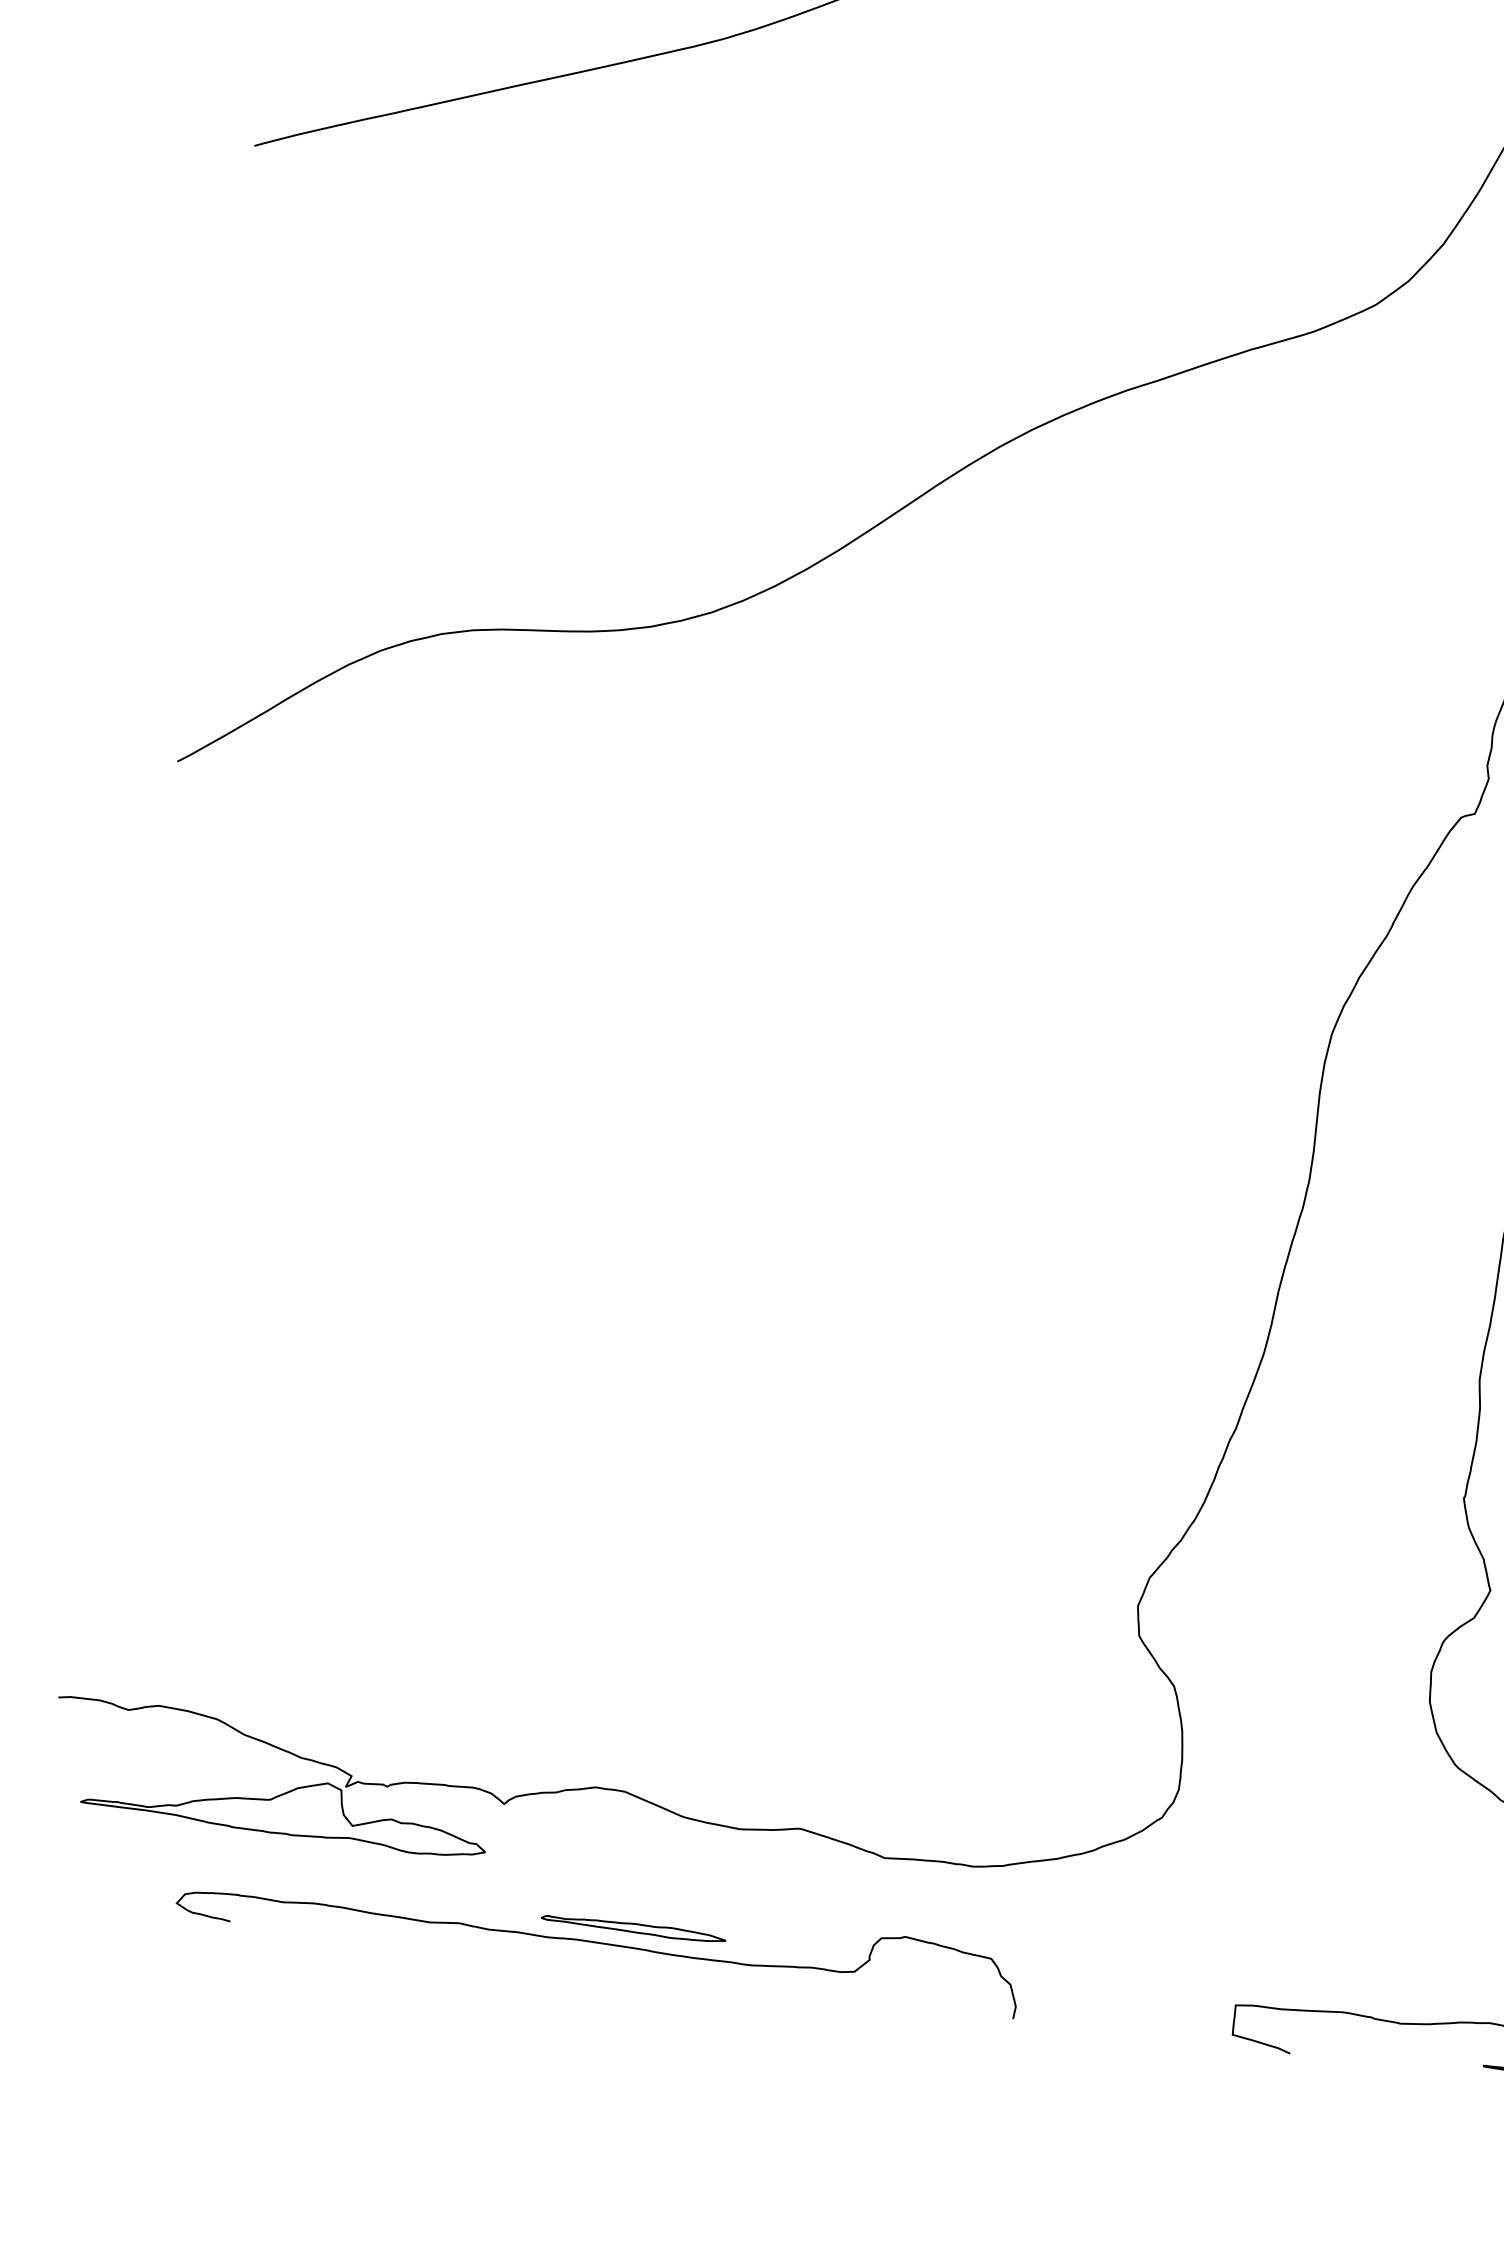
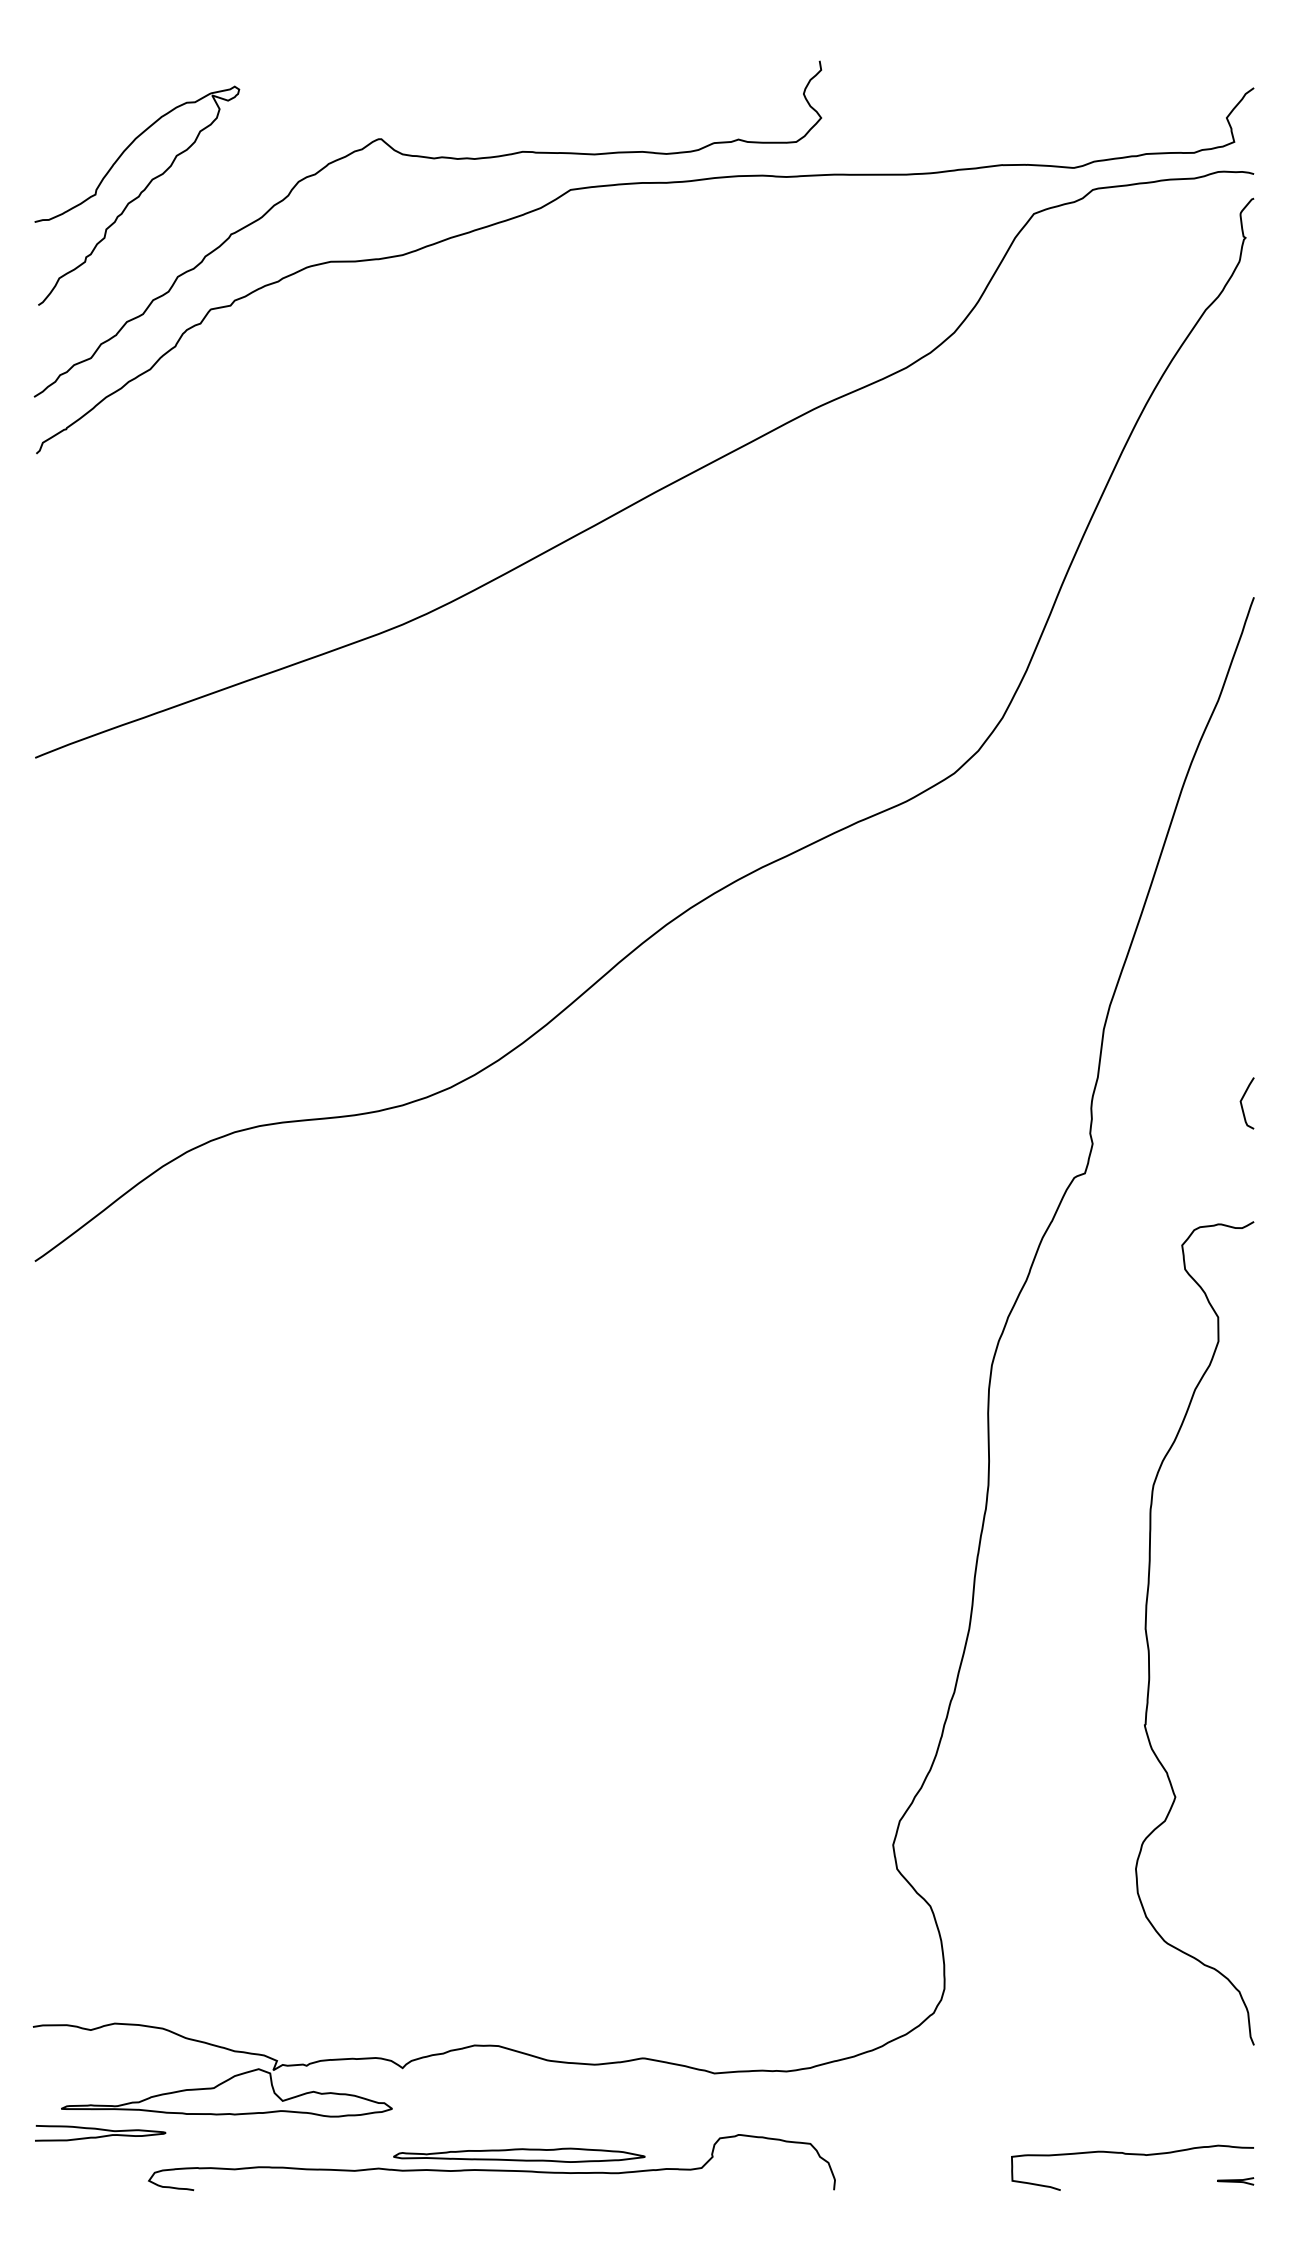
curve: (125, 1840) -> (101, 2135), added
part: (633, 1927) -> (519, 2154), size x1.67

